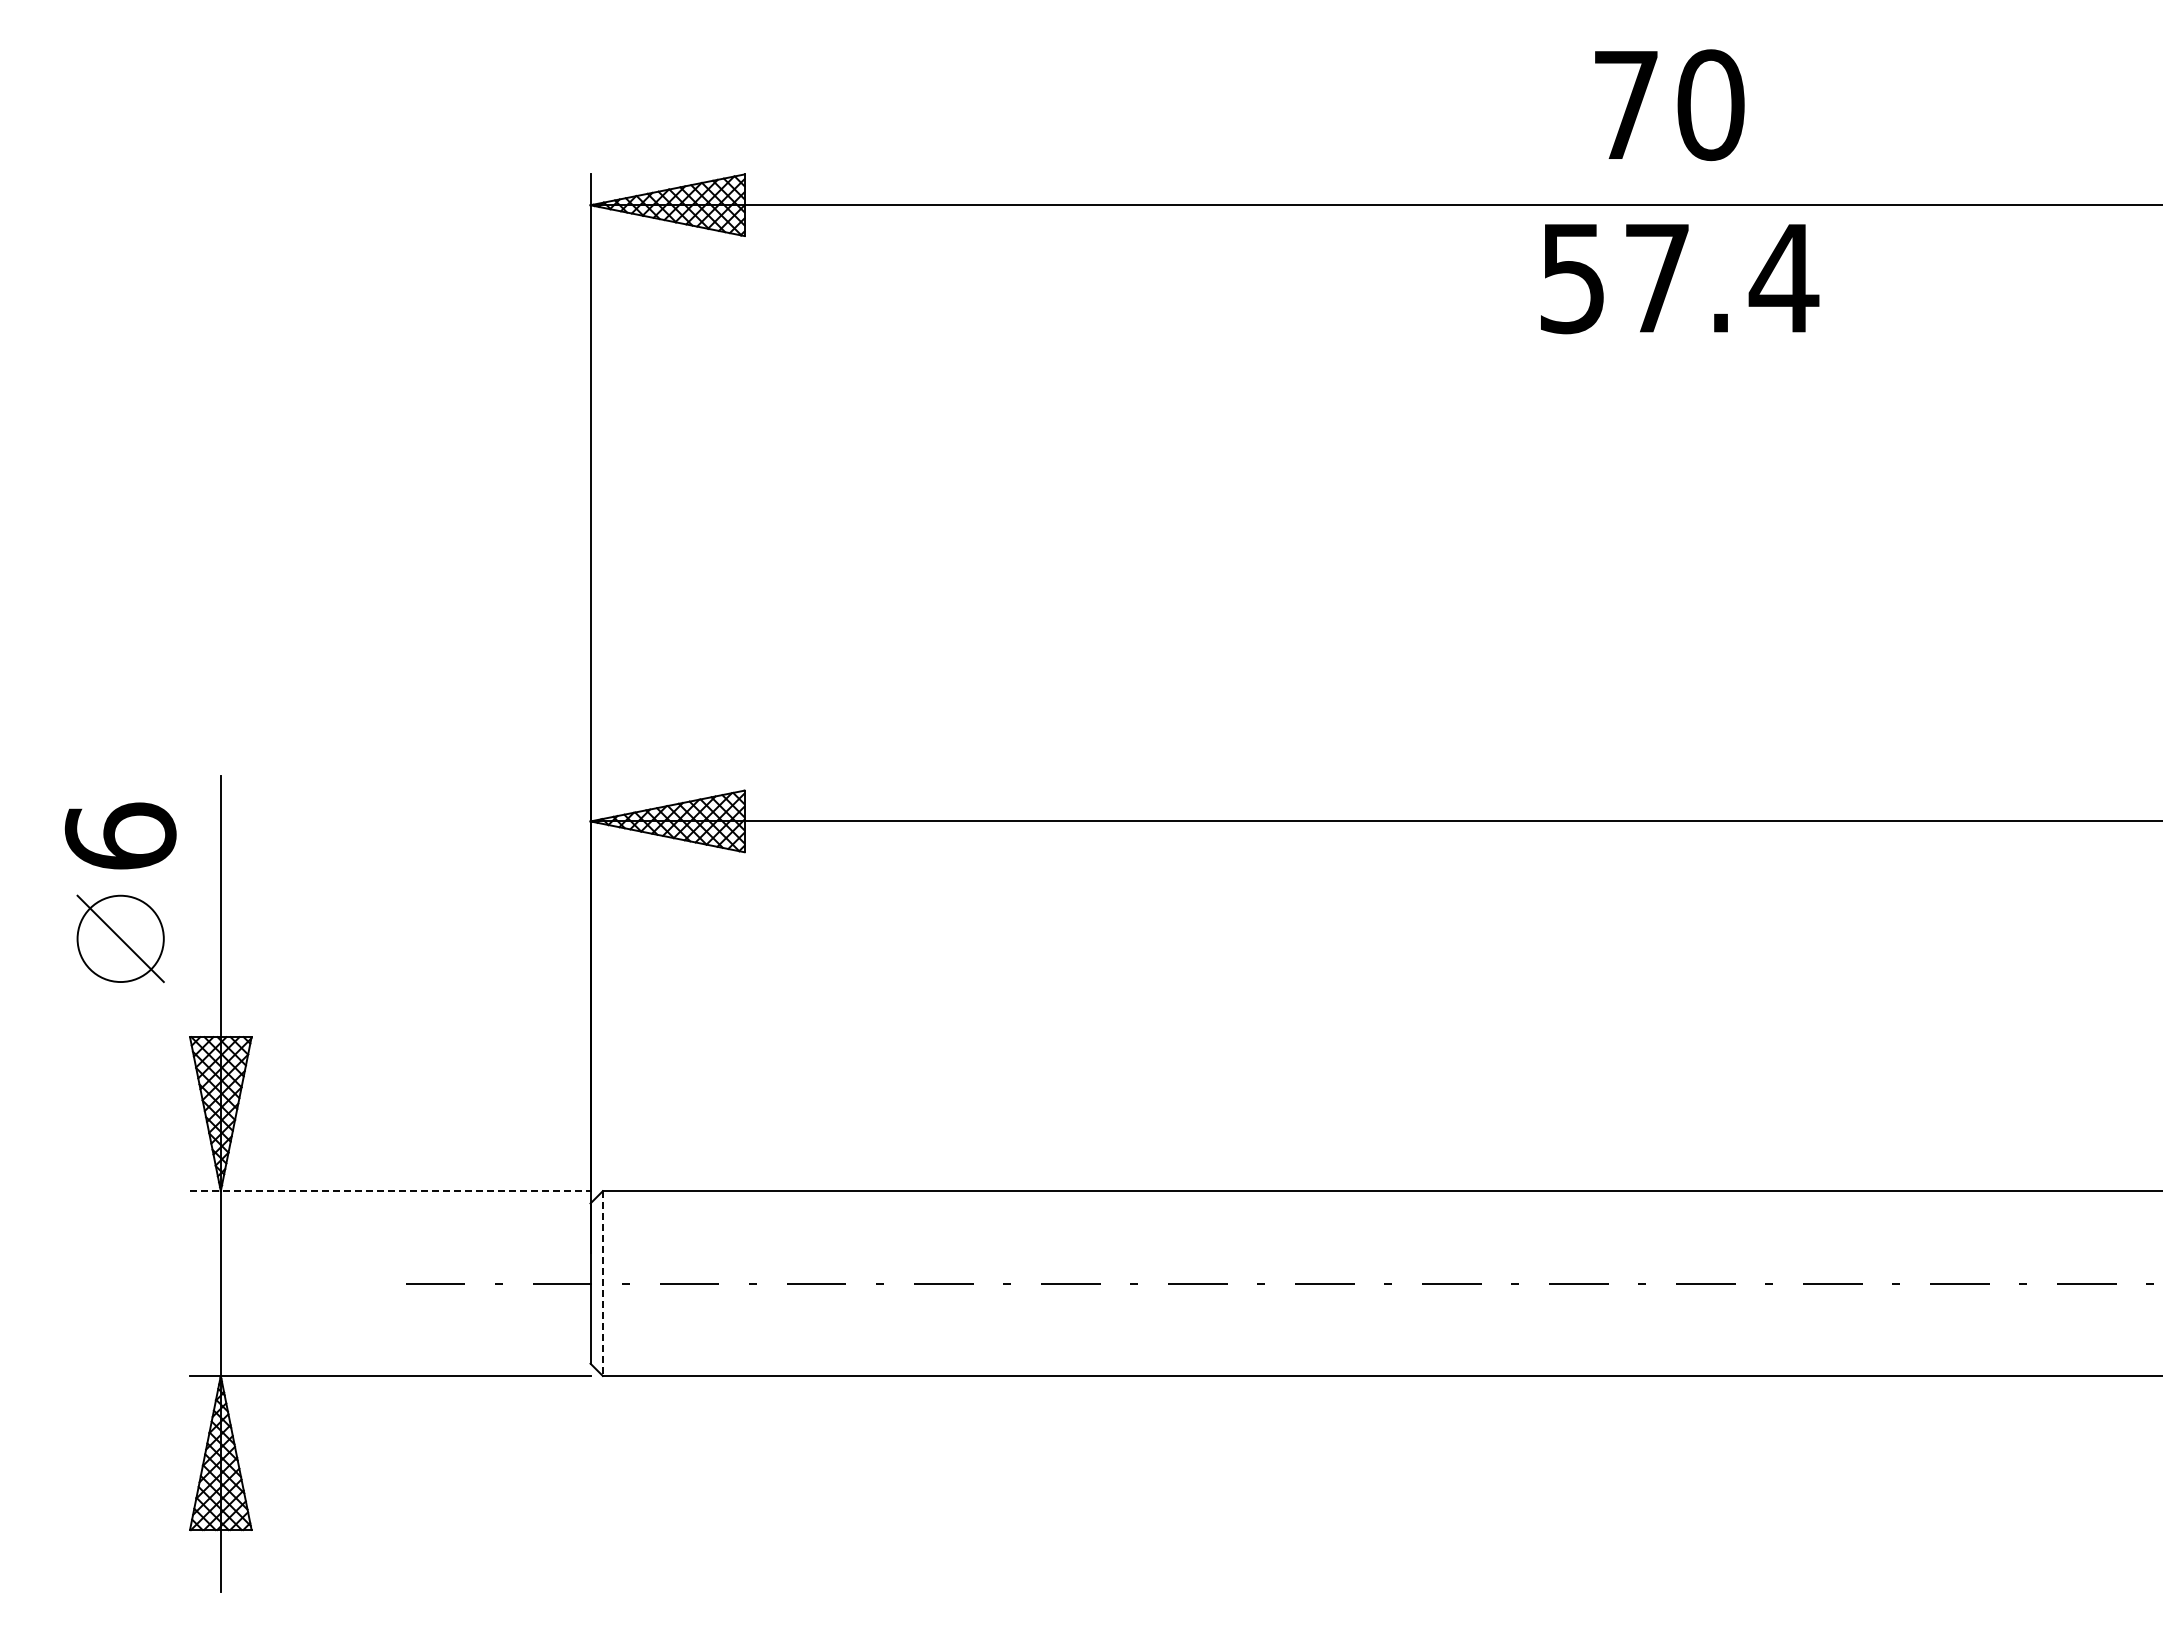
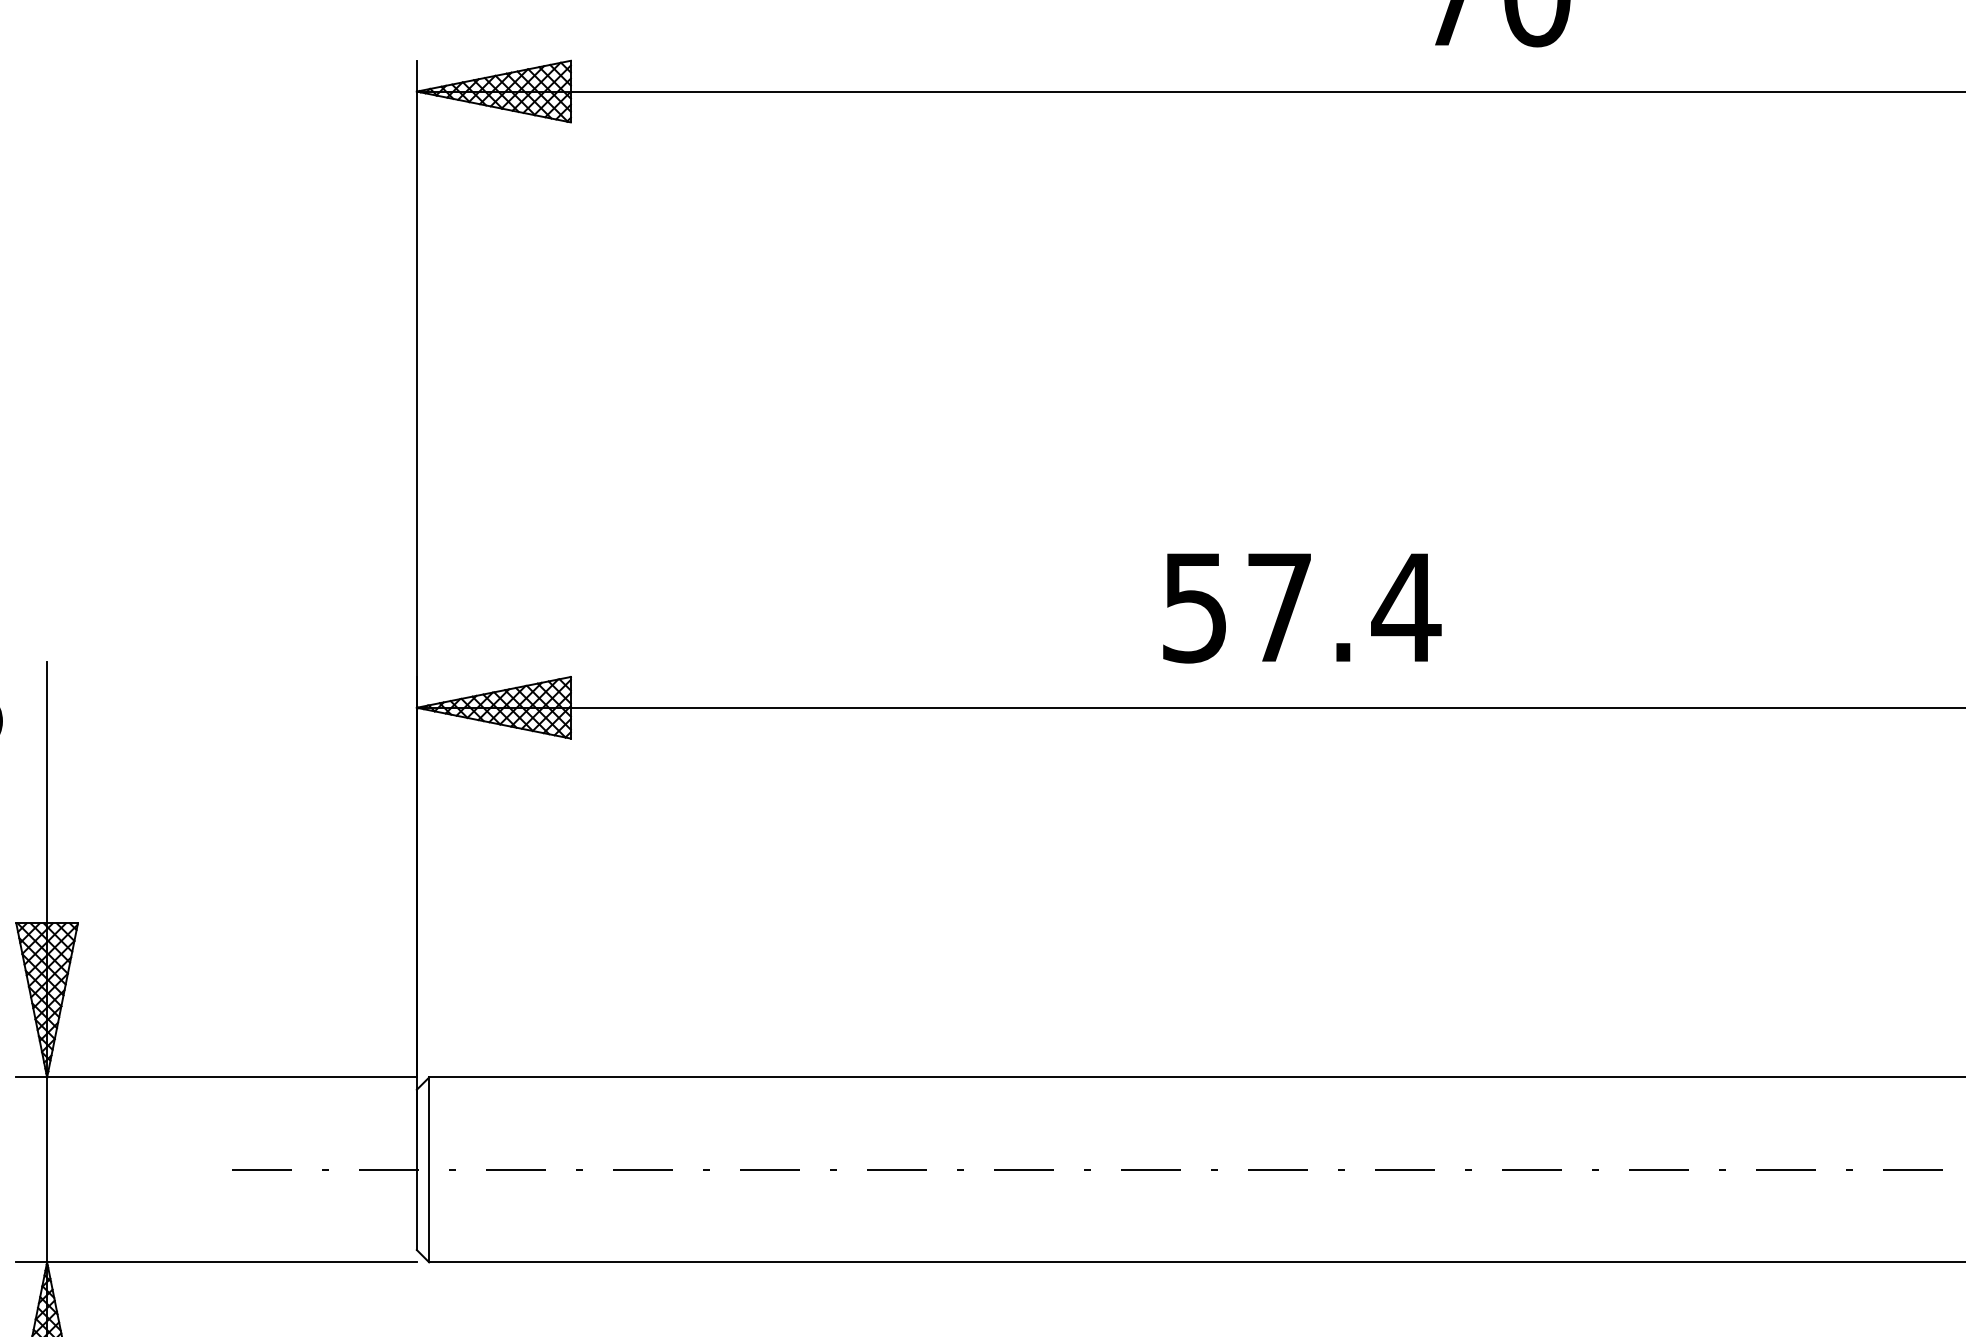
text: (1680, 279) -> (1302, 608), moved
line: (390, 1191) -> (216, 1077), dashed -> solid
line: (602, 1284) -> (428, 1170), dashed -> solid

